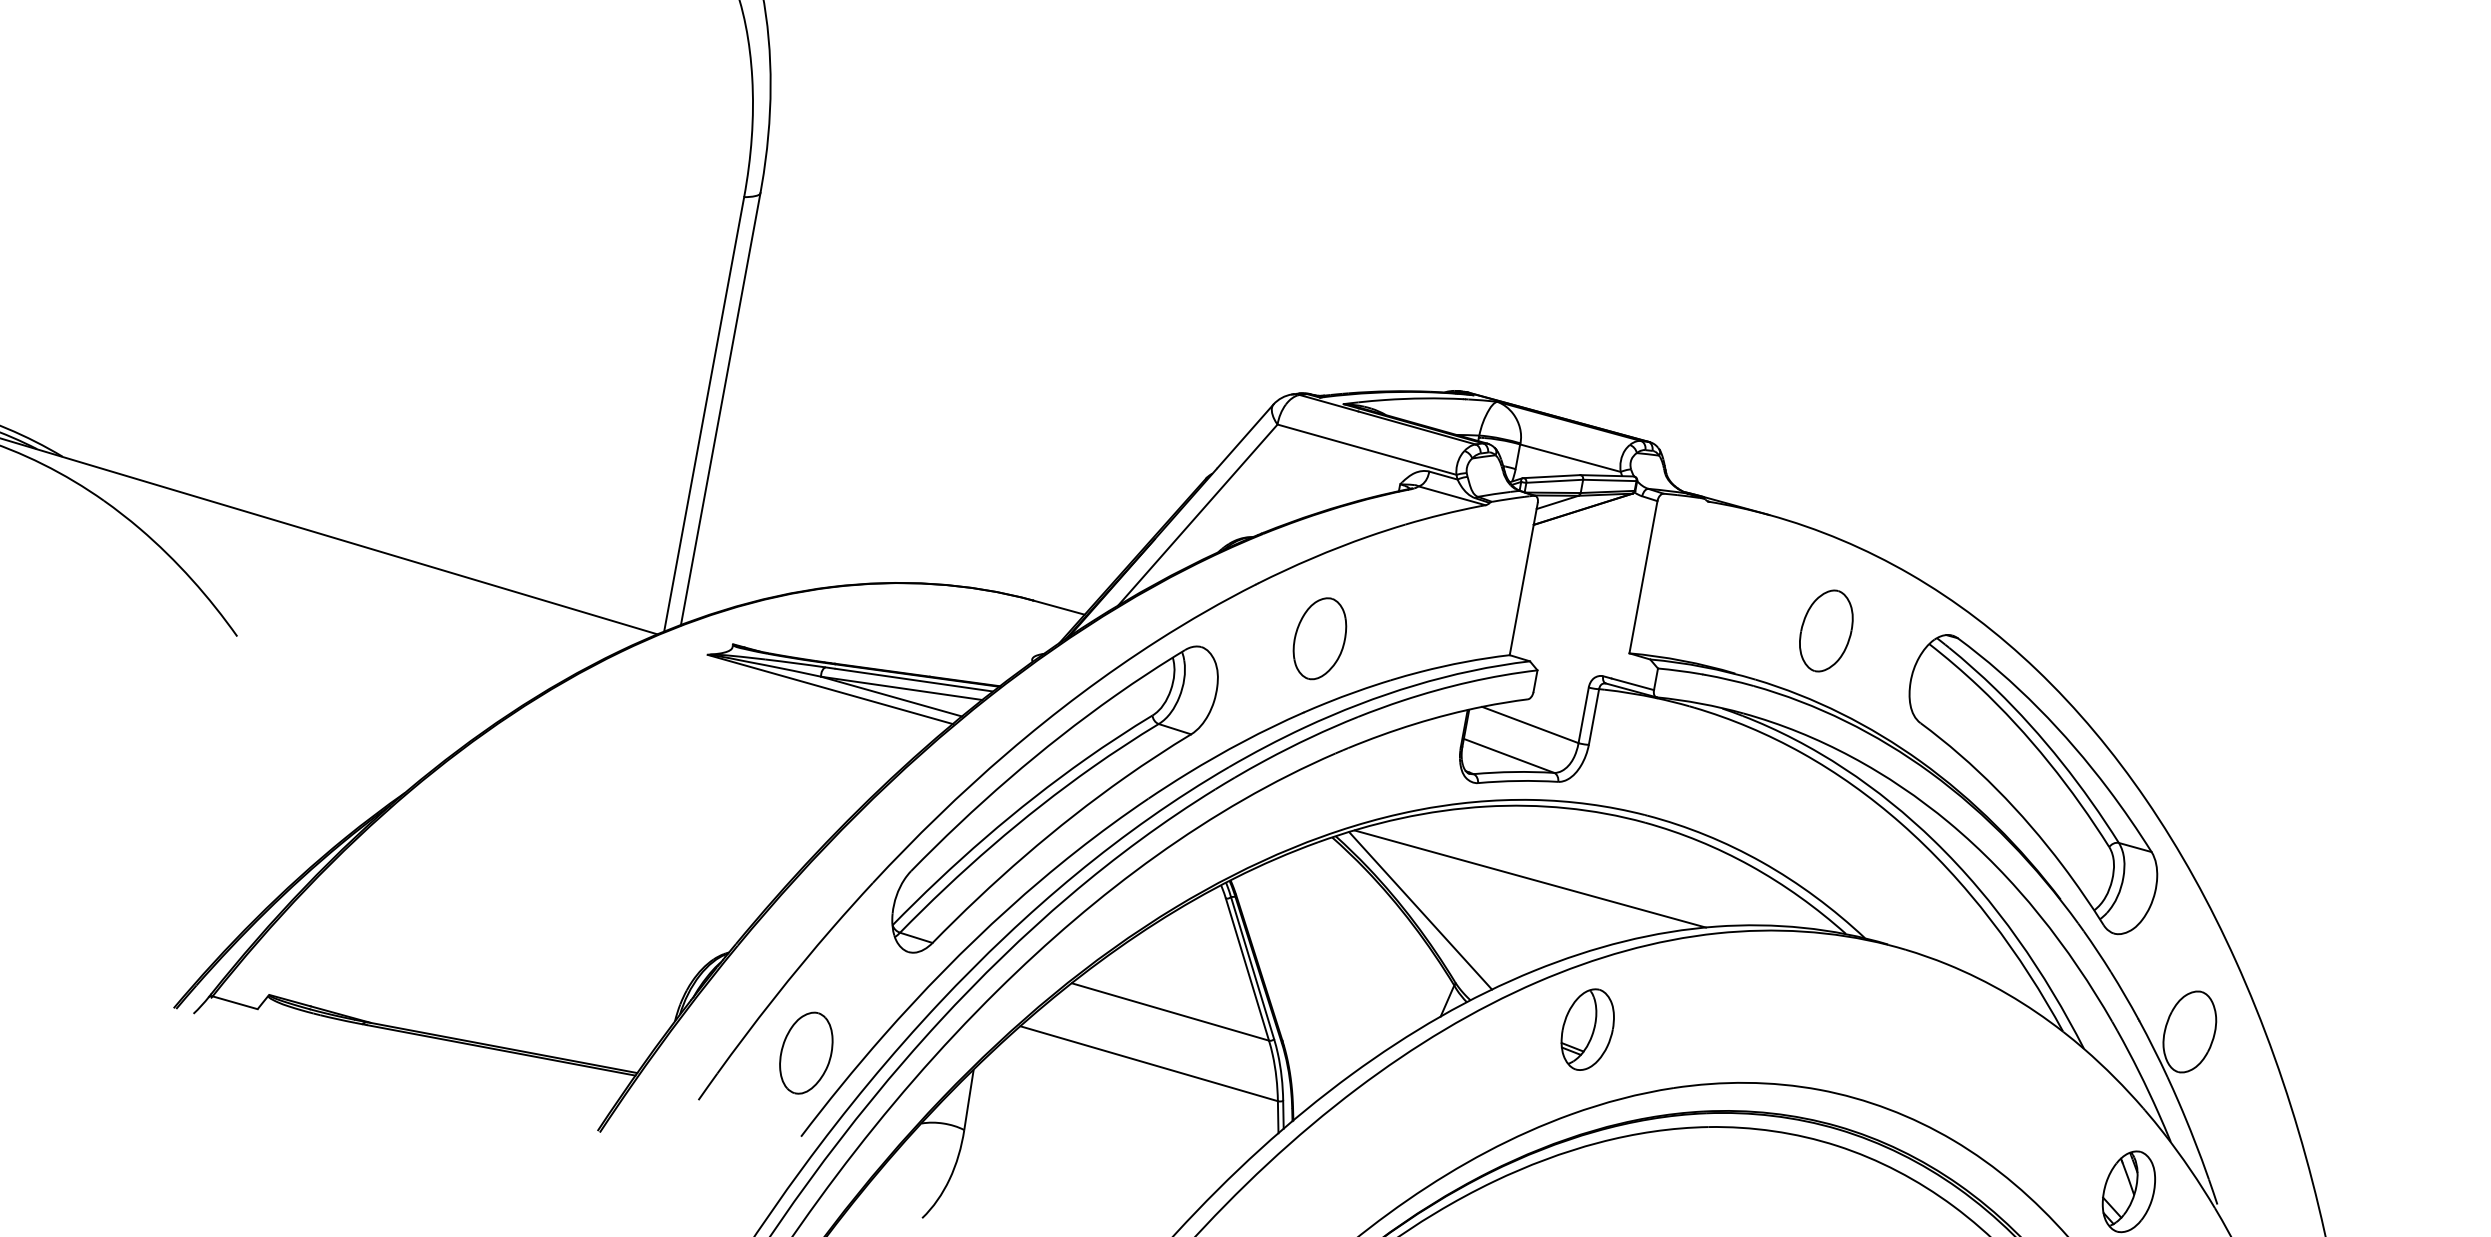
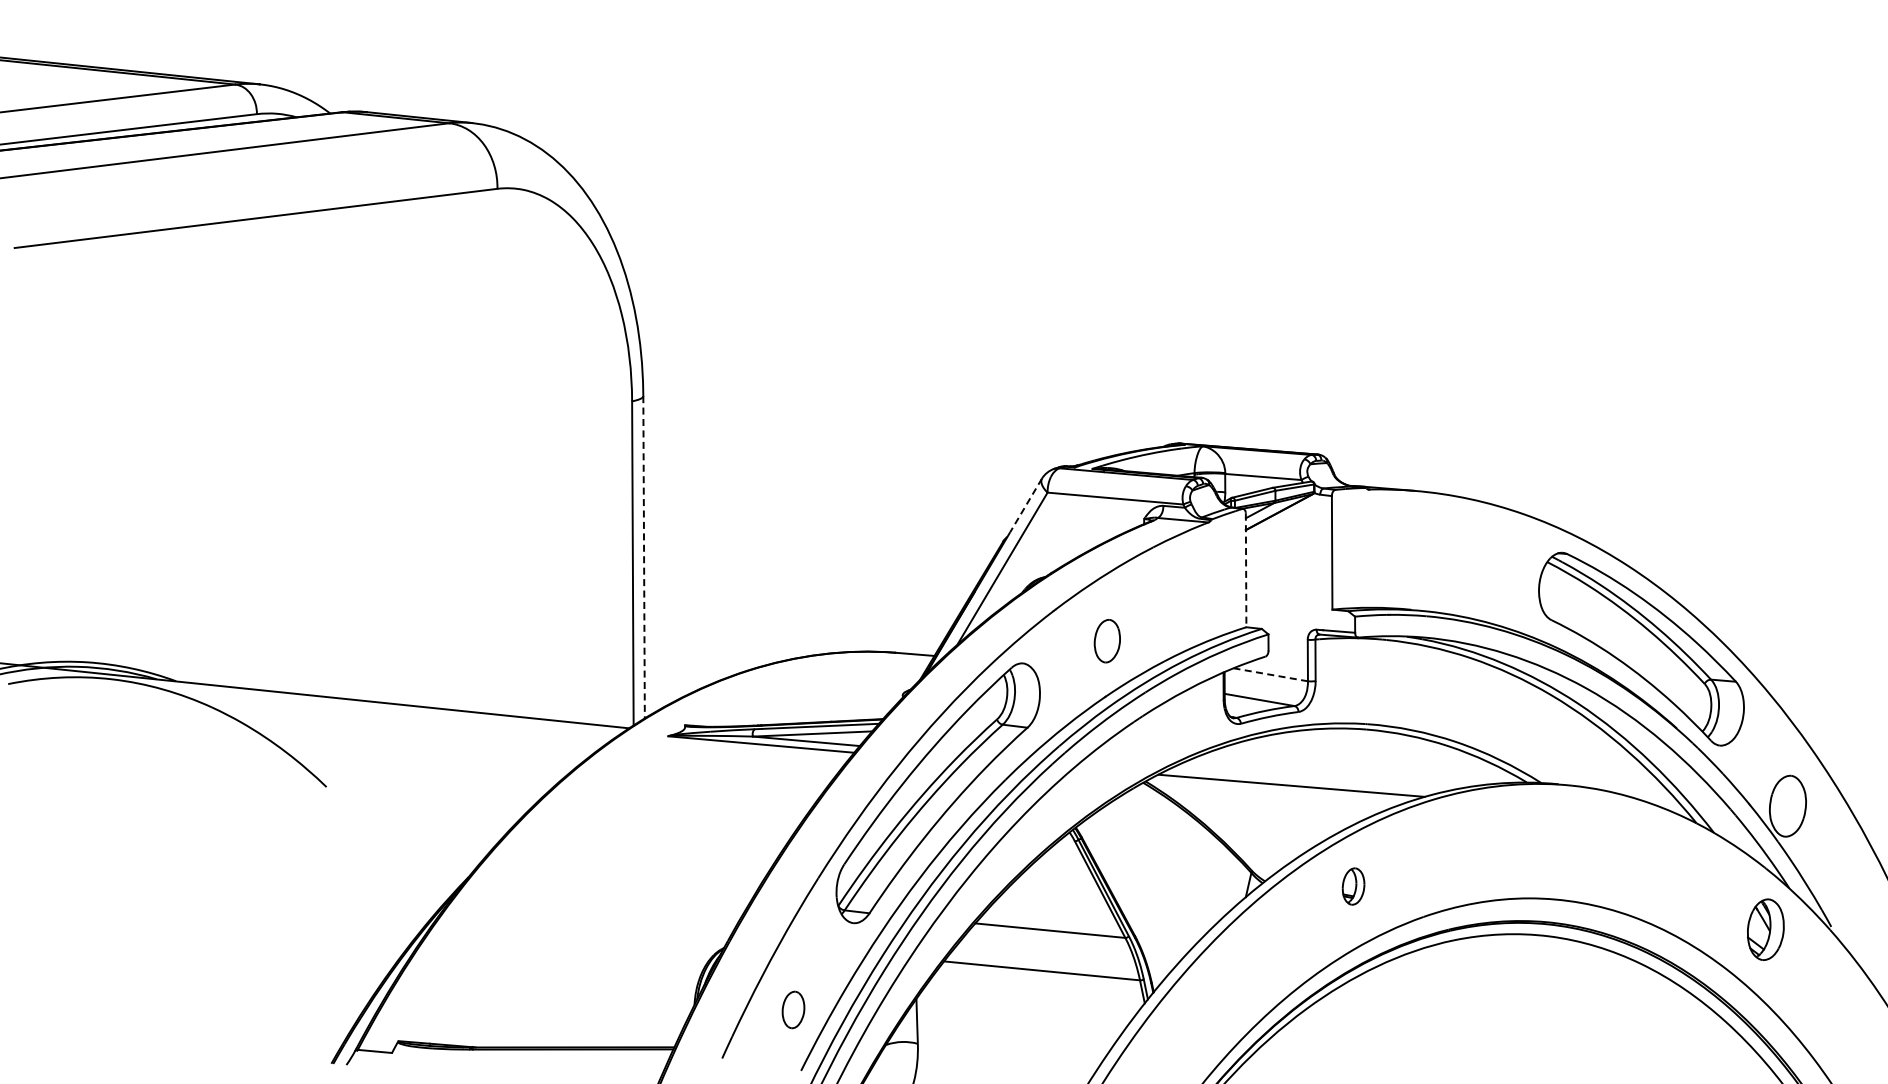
line: (721, 409) -> (644, 557), solid -> dashed
line: (1244, 436) -> (1025, 505), solid -> dashed
line: (1524, 579) -> (1246, 570), solid -> dashed
part: (1826, 630) -> (1471, 566), removed
part: (1320, 637) -> (1107, 640), size x0.7
line: (1530, 724) -> (1270, 674), solid -> dashed
line: (1420, 910) -> (1216, 823), removed
part: (1587, 1029) -> (1353, 886), size x0.6
part: (806, 1052) -> (793, 1009), size x0.6

